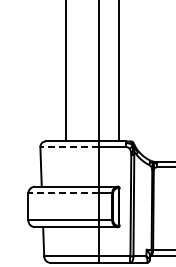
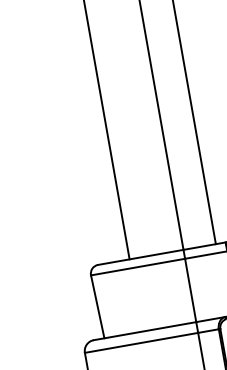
line: (69, 147) -> (137, 267), dashed -> solid
line: (63, 193) -> (141, 343), dashed -> solid

